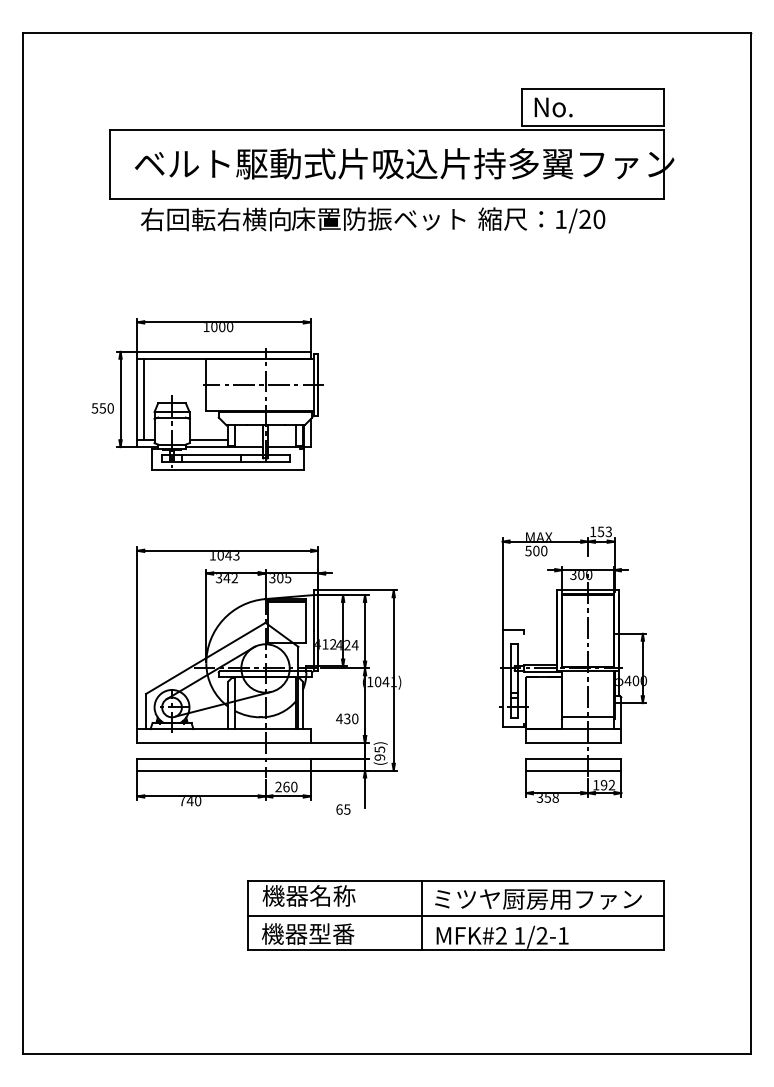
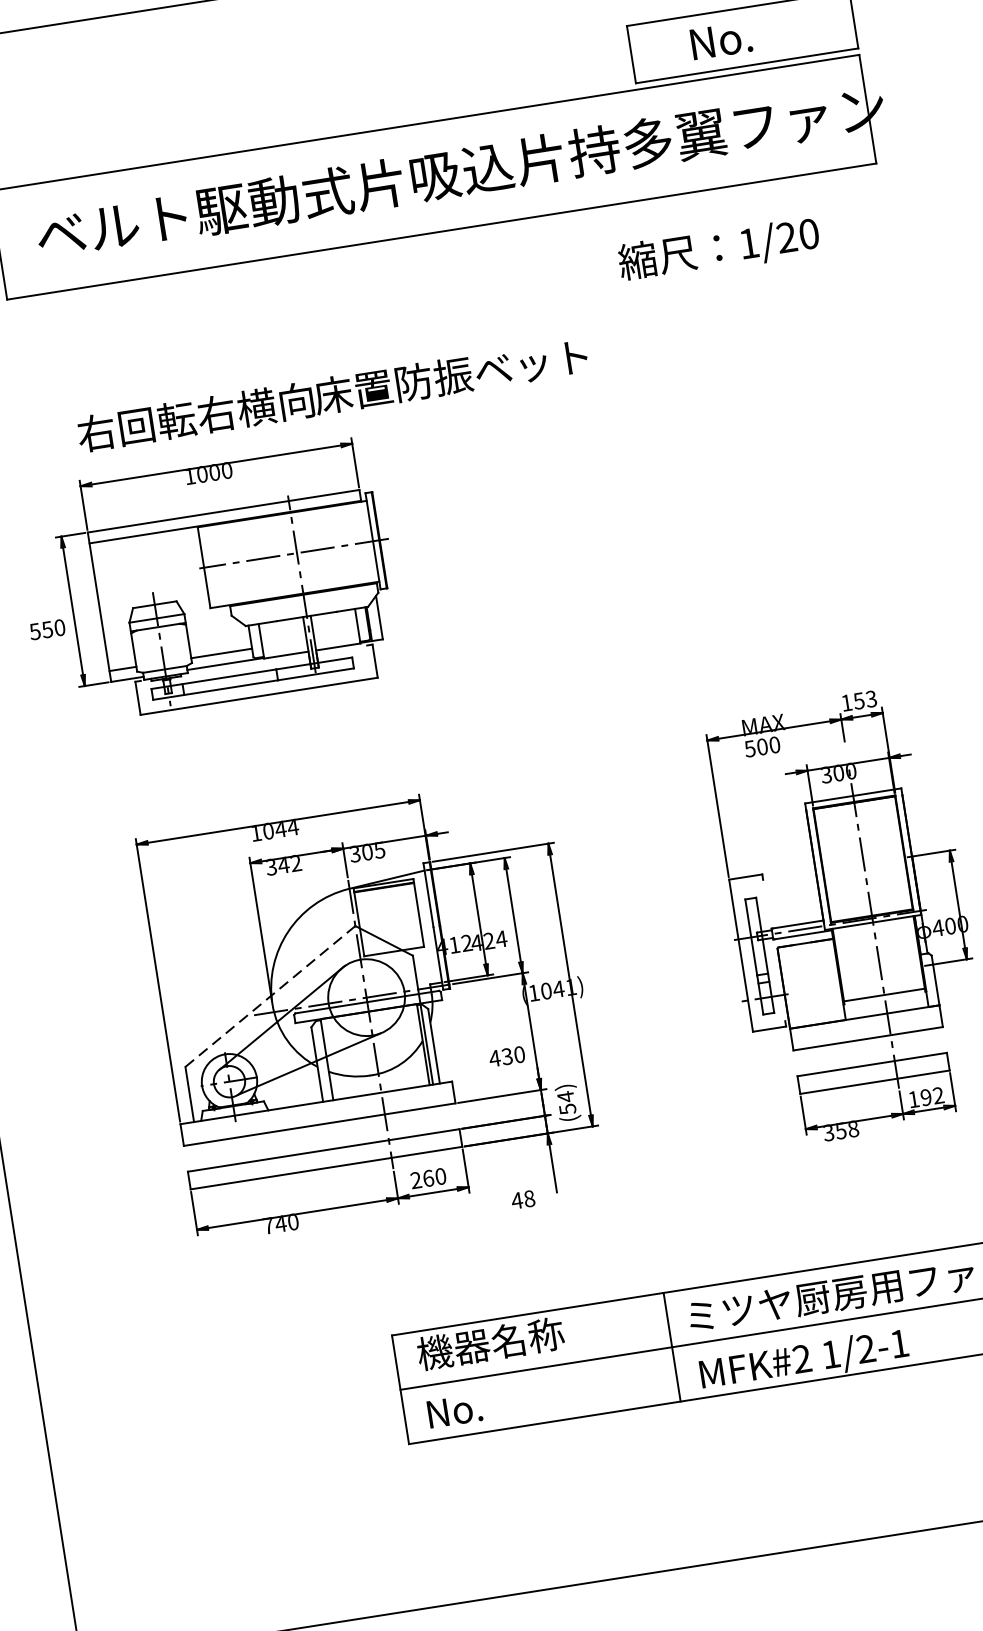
text: (553, 107) -> (721, 40), moved
text: (303, 219) -> (333, 395), moved
text: (541, 220) -> (718, 249), moved
line: (144, 399) -> (110, 605), removed
text: (236, 556) -> (293, 829), 1043 -> 1044
line: (205, 658) -> (269, 996), solid -> dashed
text: (379, 753) -> (566, 1102), (95) -> (54)
text: (343, 809) -> (523, 1199), 65 -> 48
text: (308, 933) -> (499, 1402), 機器型番 -> No.

